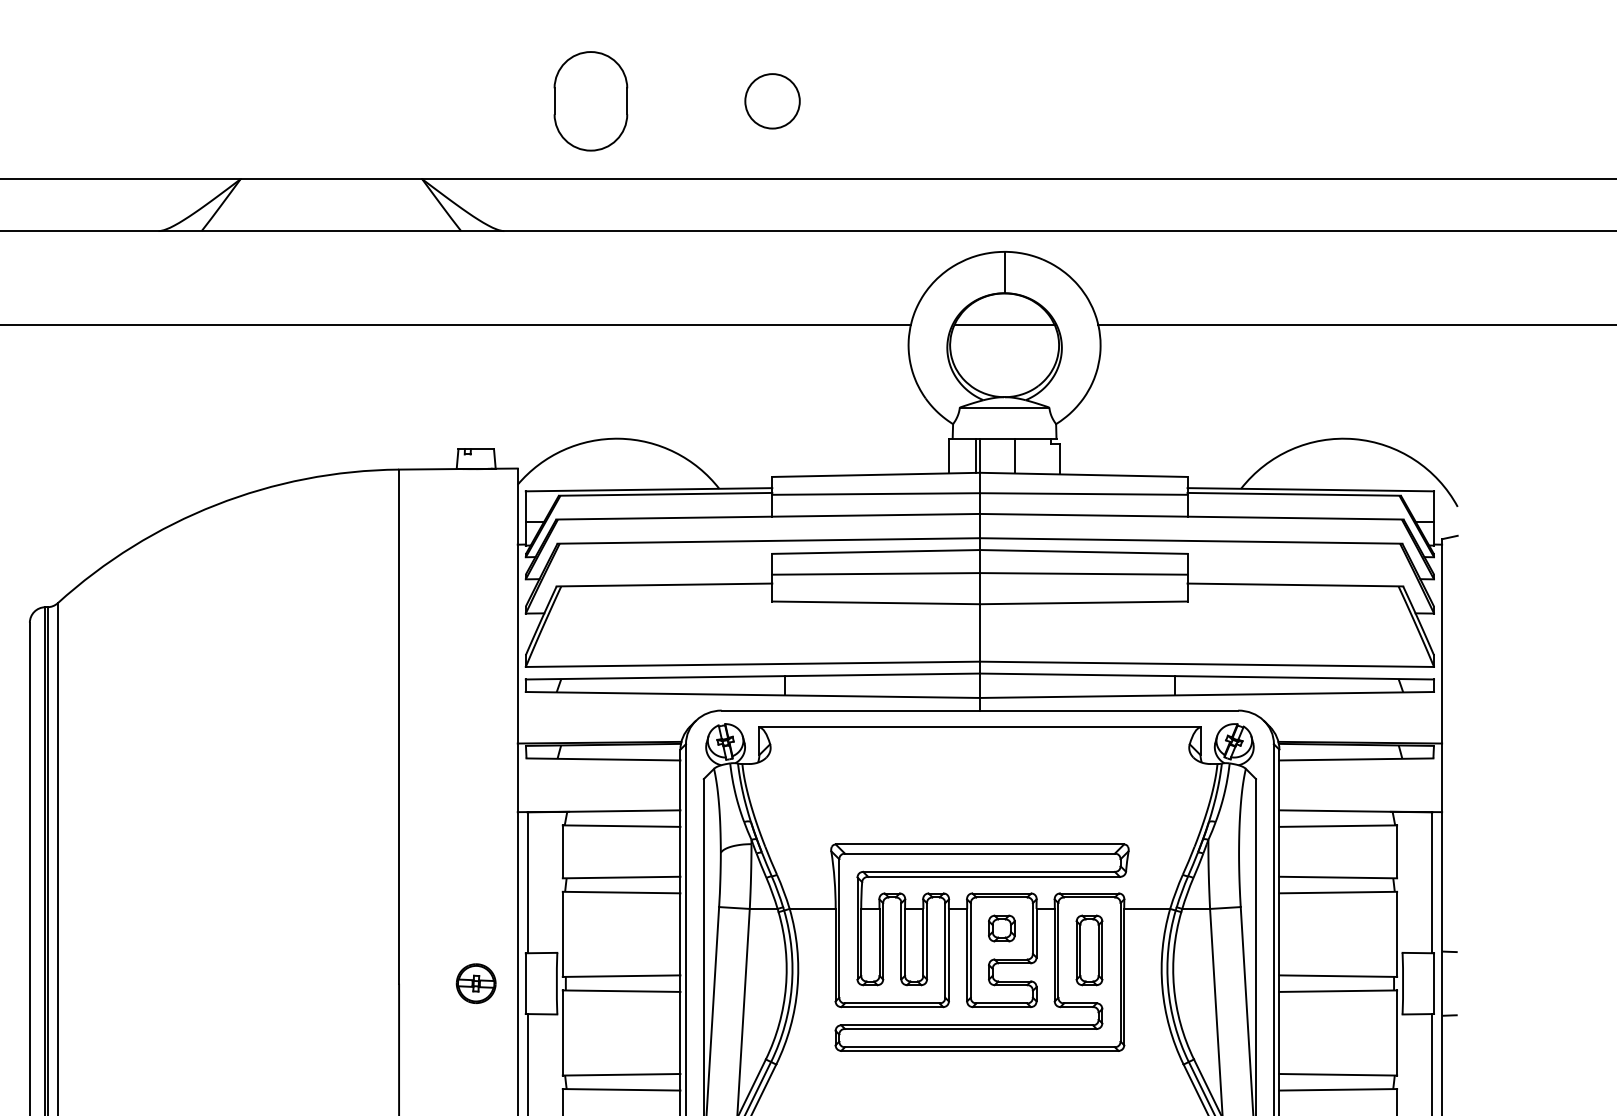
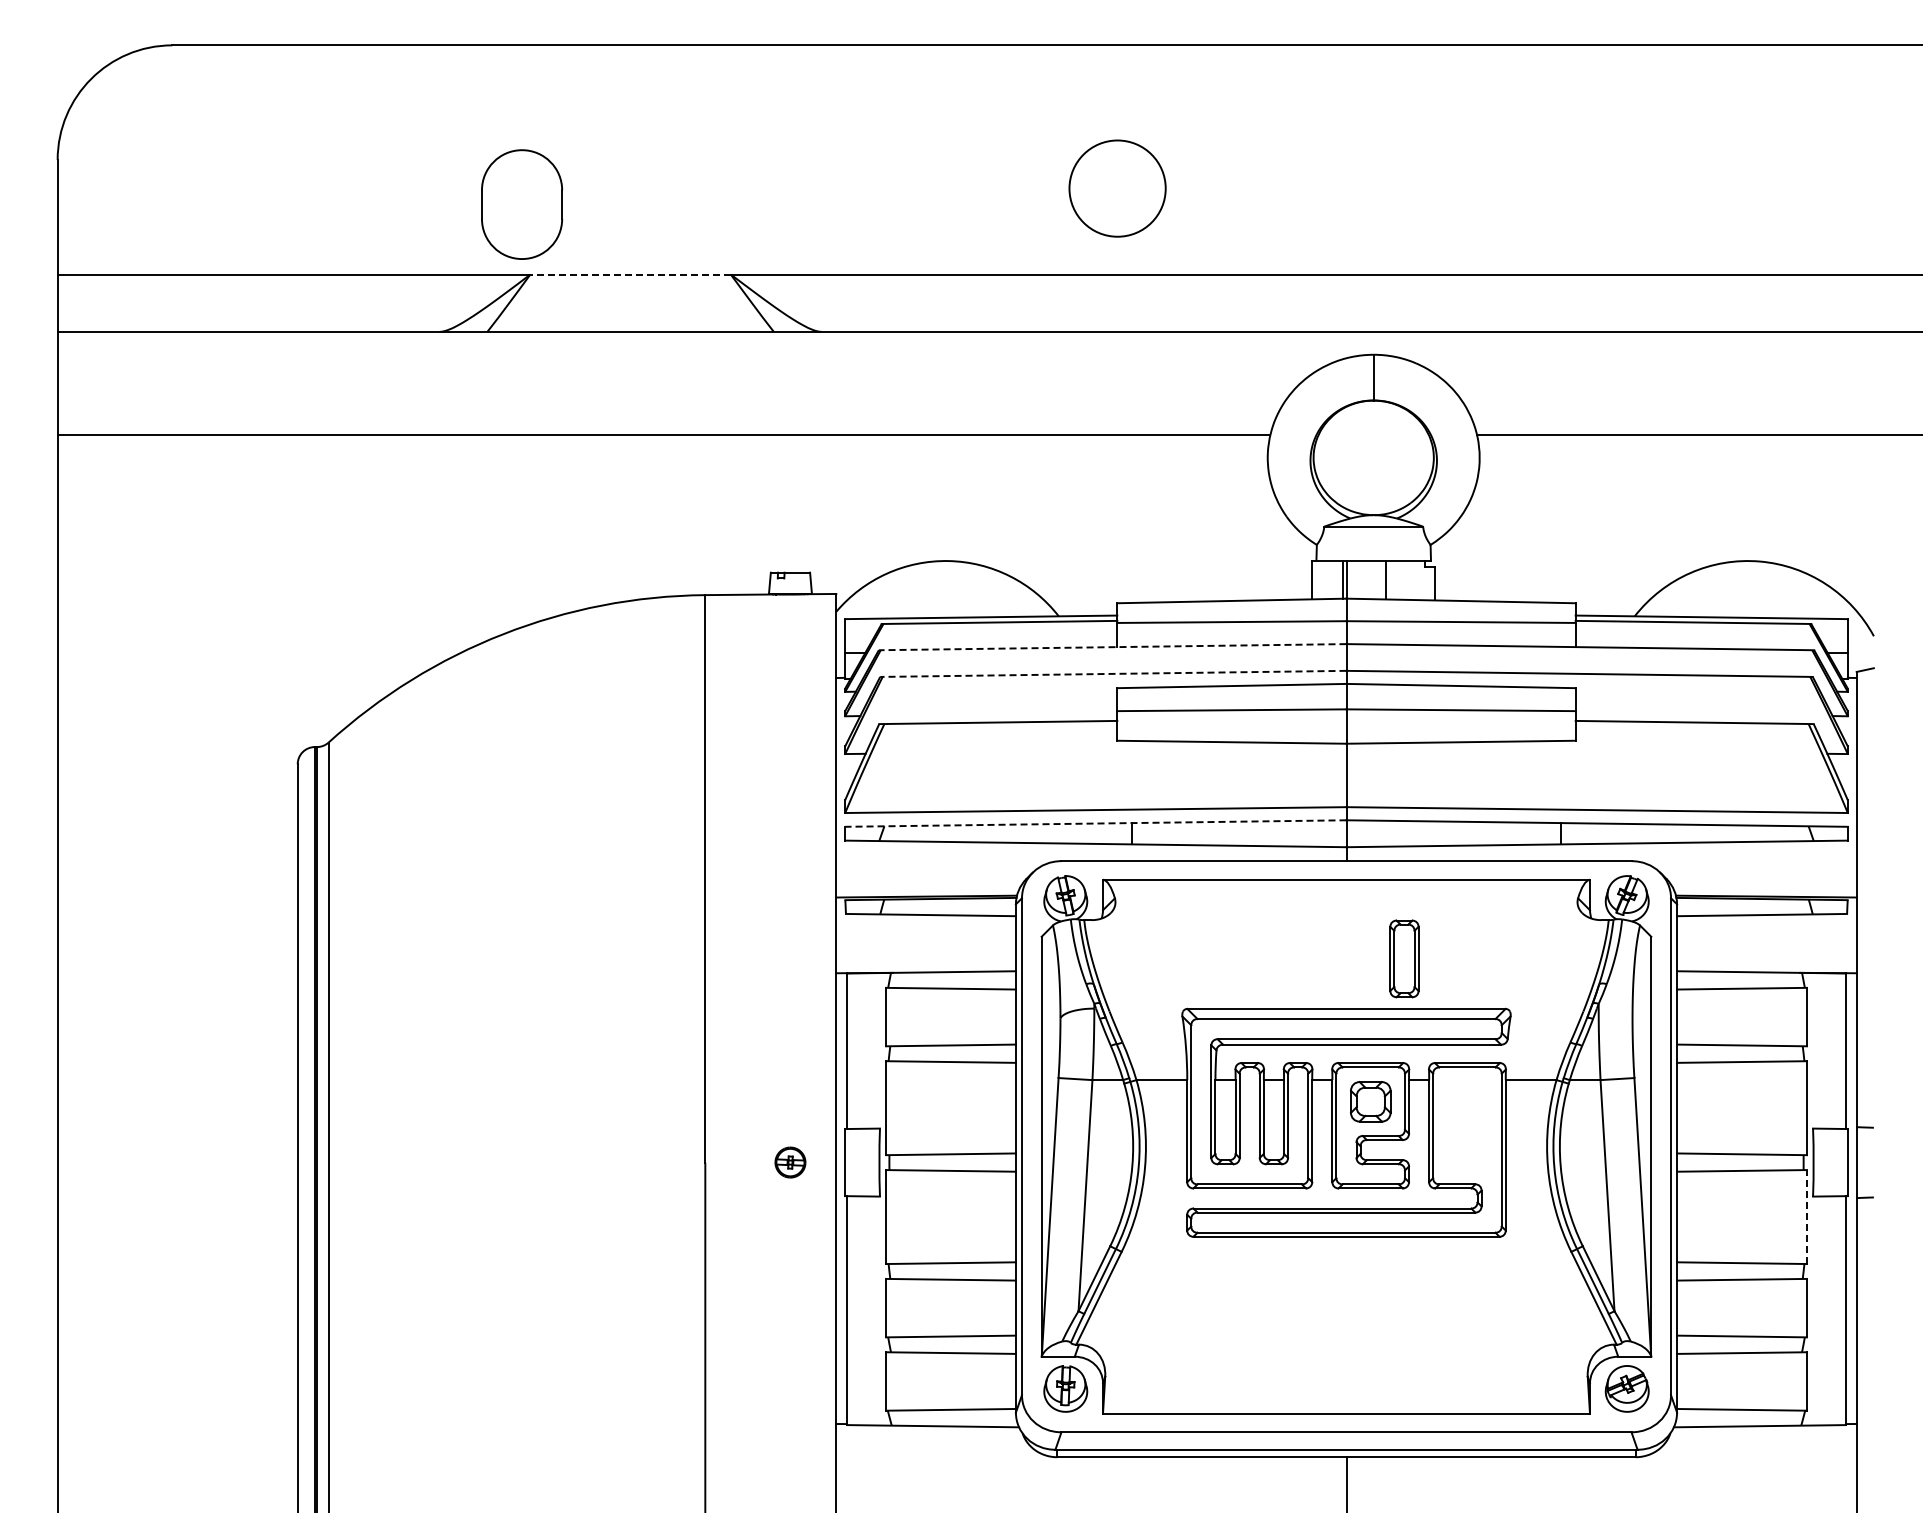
part: (591, 101) -> (522, 204), moved
circle: (772, 101) -> (1117, 188), size x1.6
line: (331, 179) -> (630, 274), solid -> dashed
line: (1004, 324) -> (1373, 434), removed
line: (767, 517) -> (1112, 647), solid -> dashed
line: (767, 540) -> (1112, 673), solid -> dashed
line: (752, 676) -> (1095, 823), solid -> dashed
part: (1001, 928) -> (1370, 1101), size x1.4
part: (1089, 950) -> (1404, 958), moved
part: (476, 983) -> (790, 1162), size x0.7
line: (1397, 1033) -> (1807, 1217), solid -> dashed

